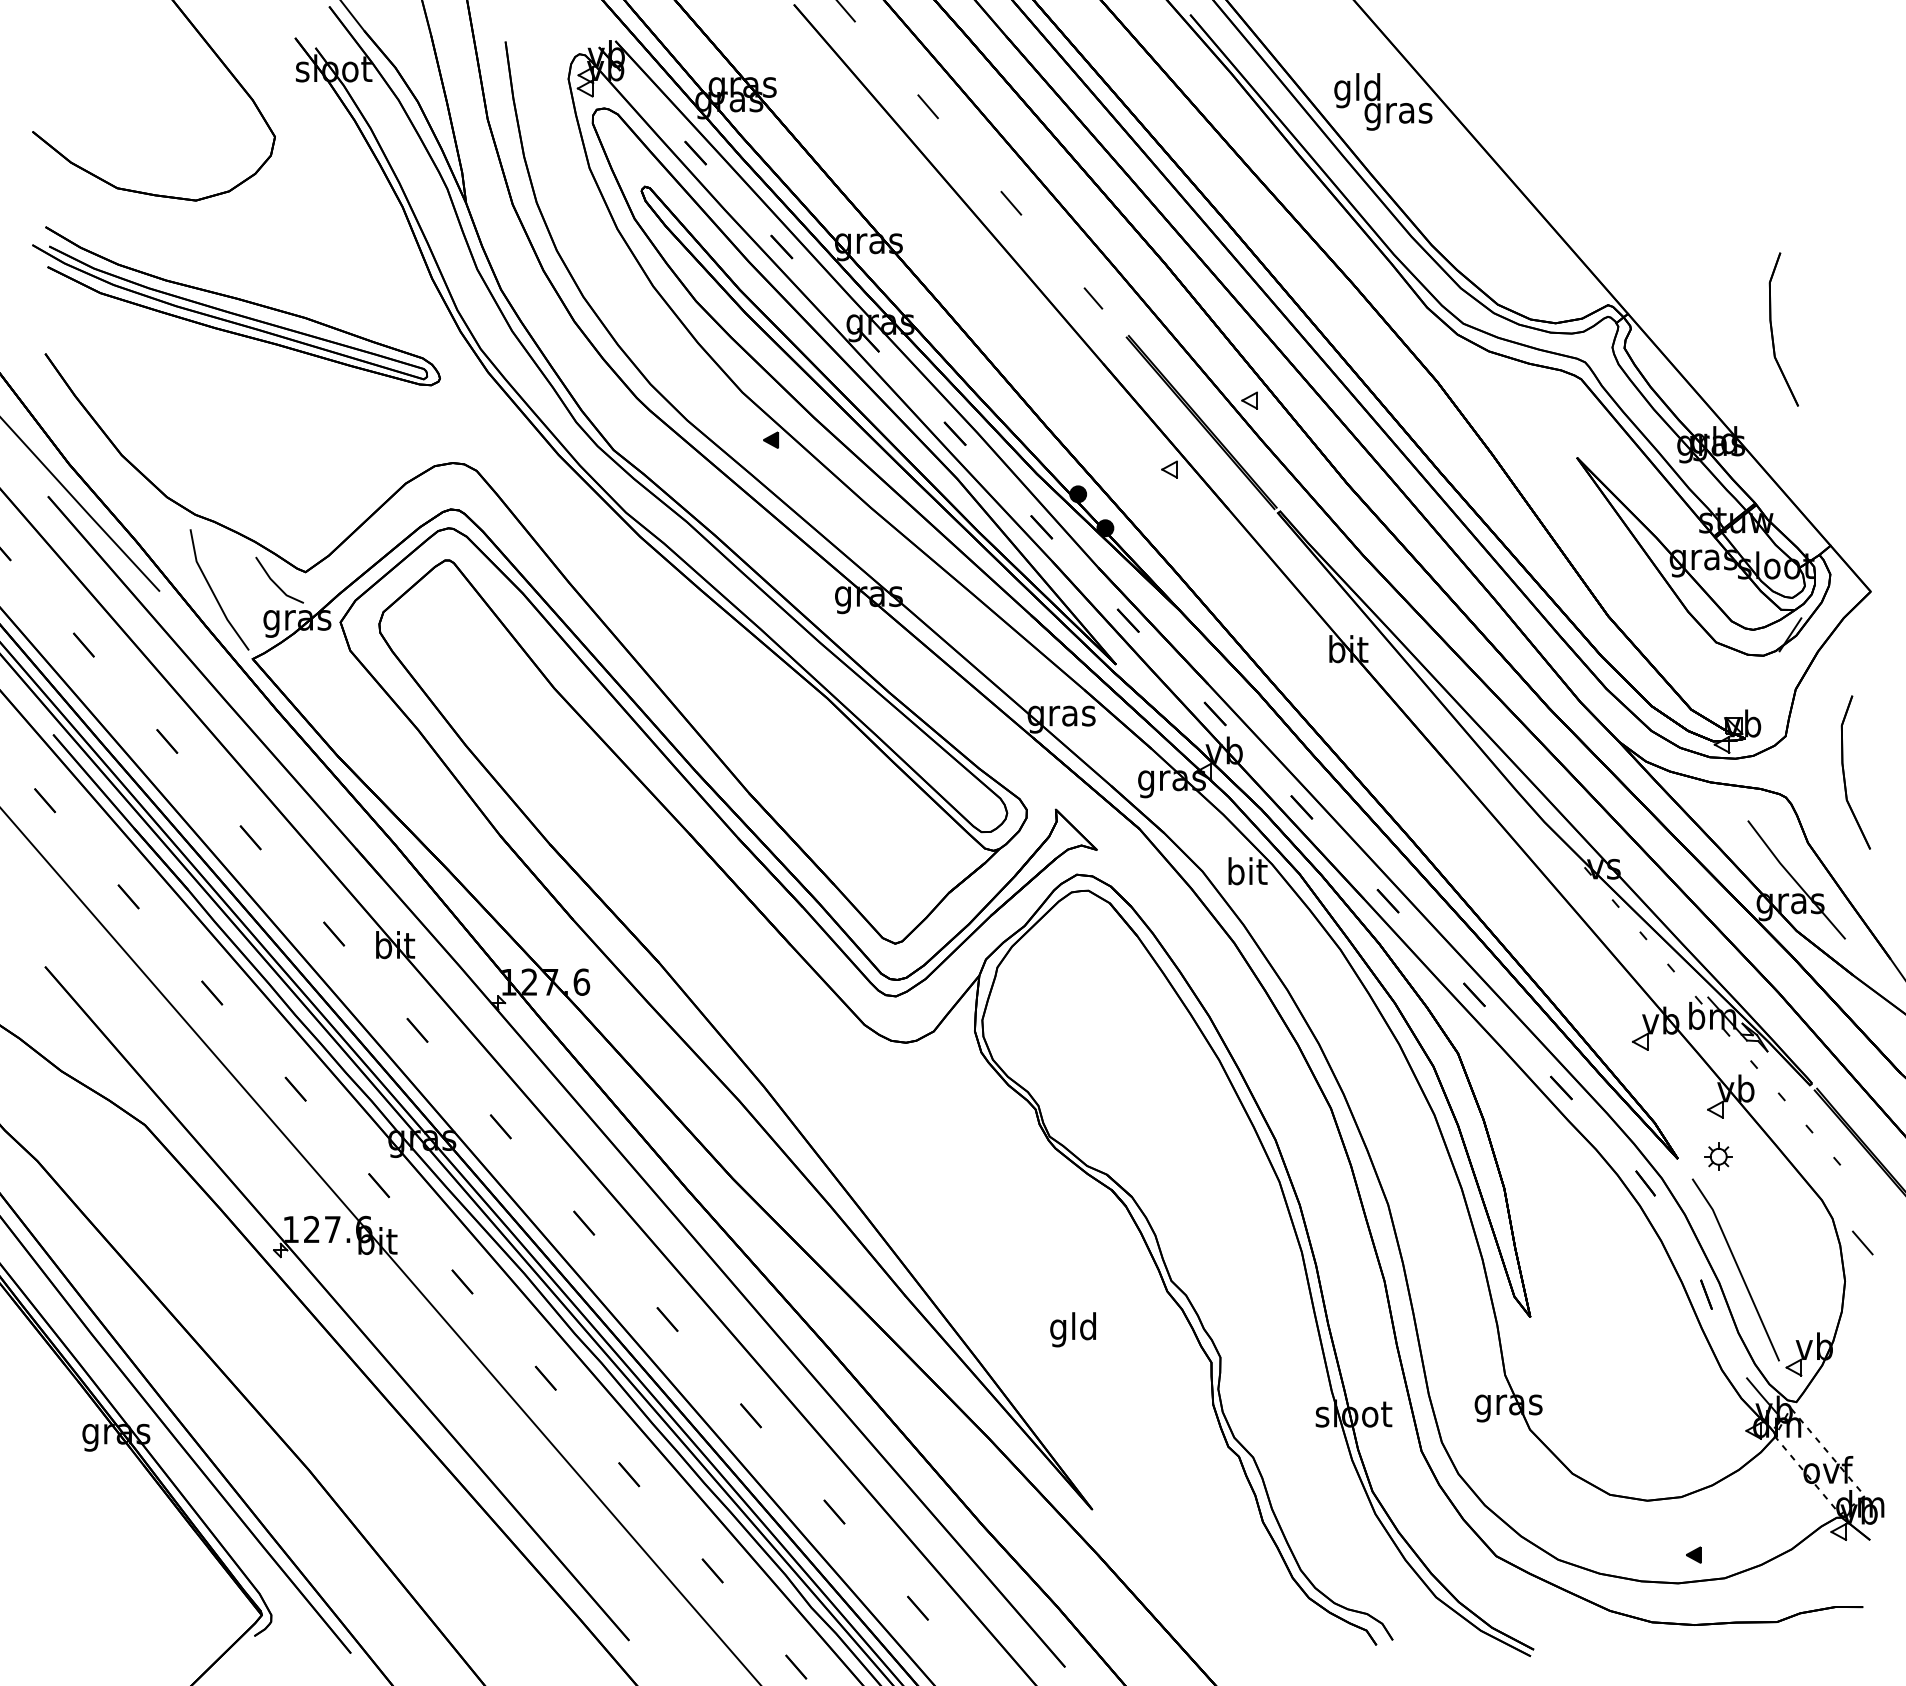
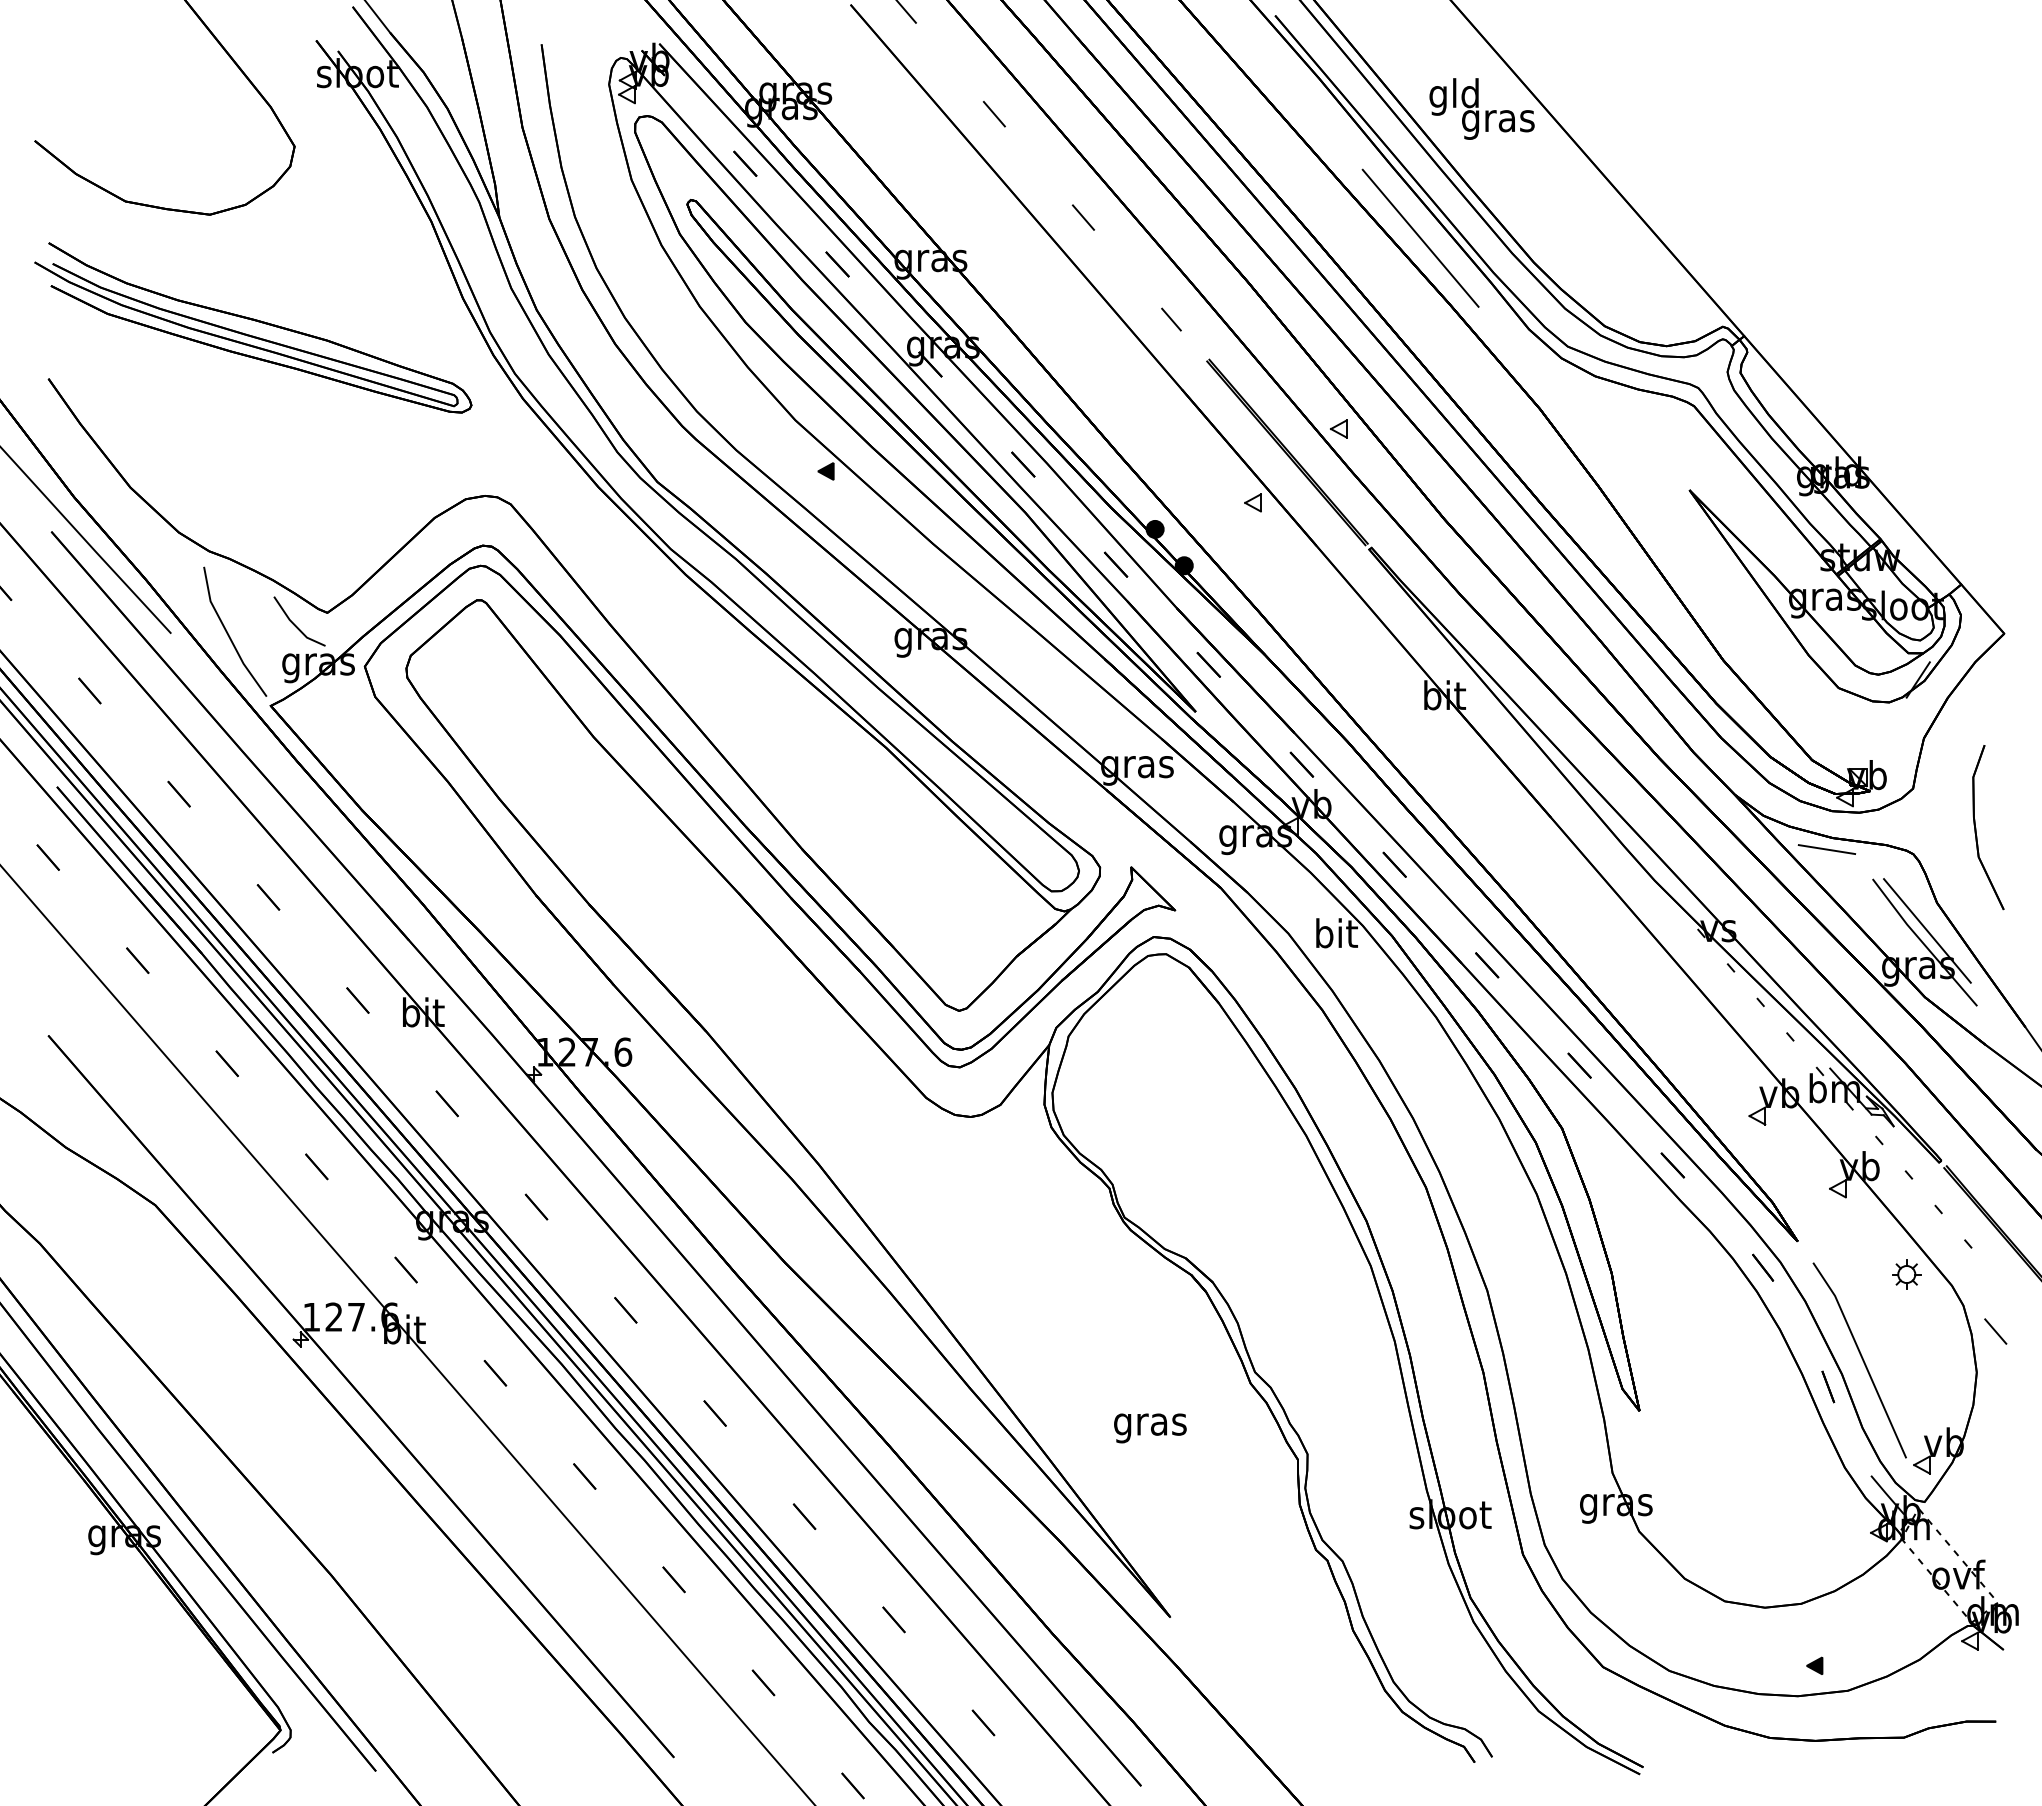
line: (1326, 222) -> (1421, 238), added
part: (1772, 329) -> (1899, 352), removed
line: (1705, 792) -> (1827, 848), added
line: (1798, 868) -> (1926, 930), added
part: (1718, 1156) -> (1906, 1274), moved
text: (1073, 1329) -> (1150, 1424), gld -> gras

